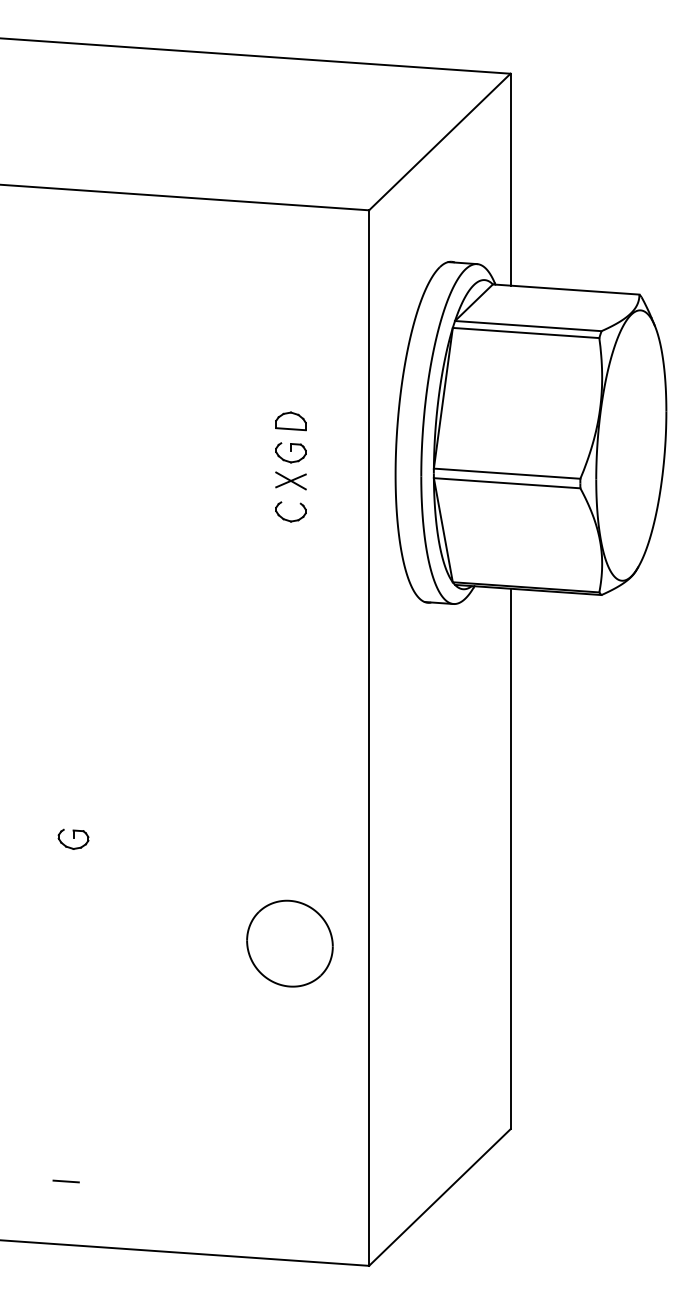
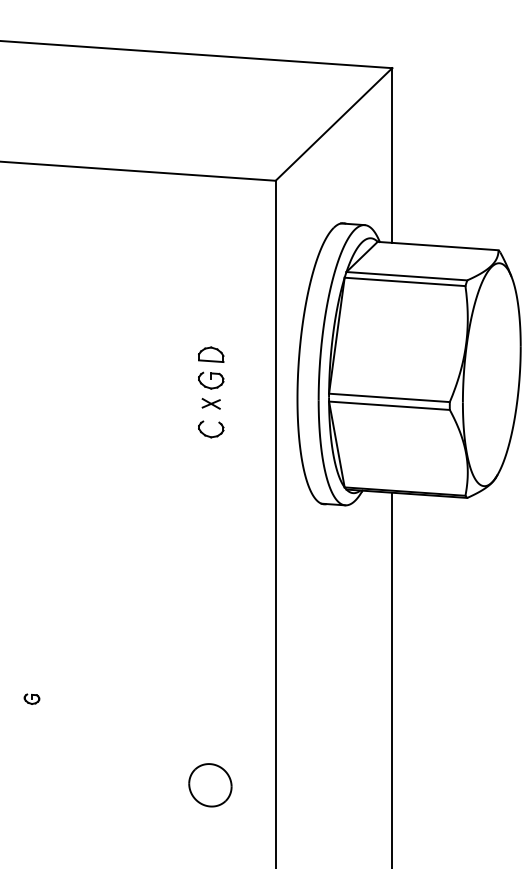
part: (290, 480) -> (210, 403), size x0.7
part: (73, 838) -> (31, 698), size x0.6
part: (289, 943) -> (210, 785), size x0.6

